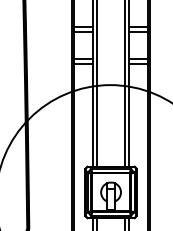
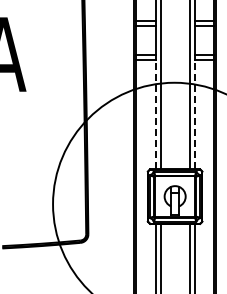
line: (92, 115) -> (155, 114), solid -> dashed
line: (129, 115) -> (194, 114), solid -> dashed

